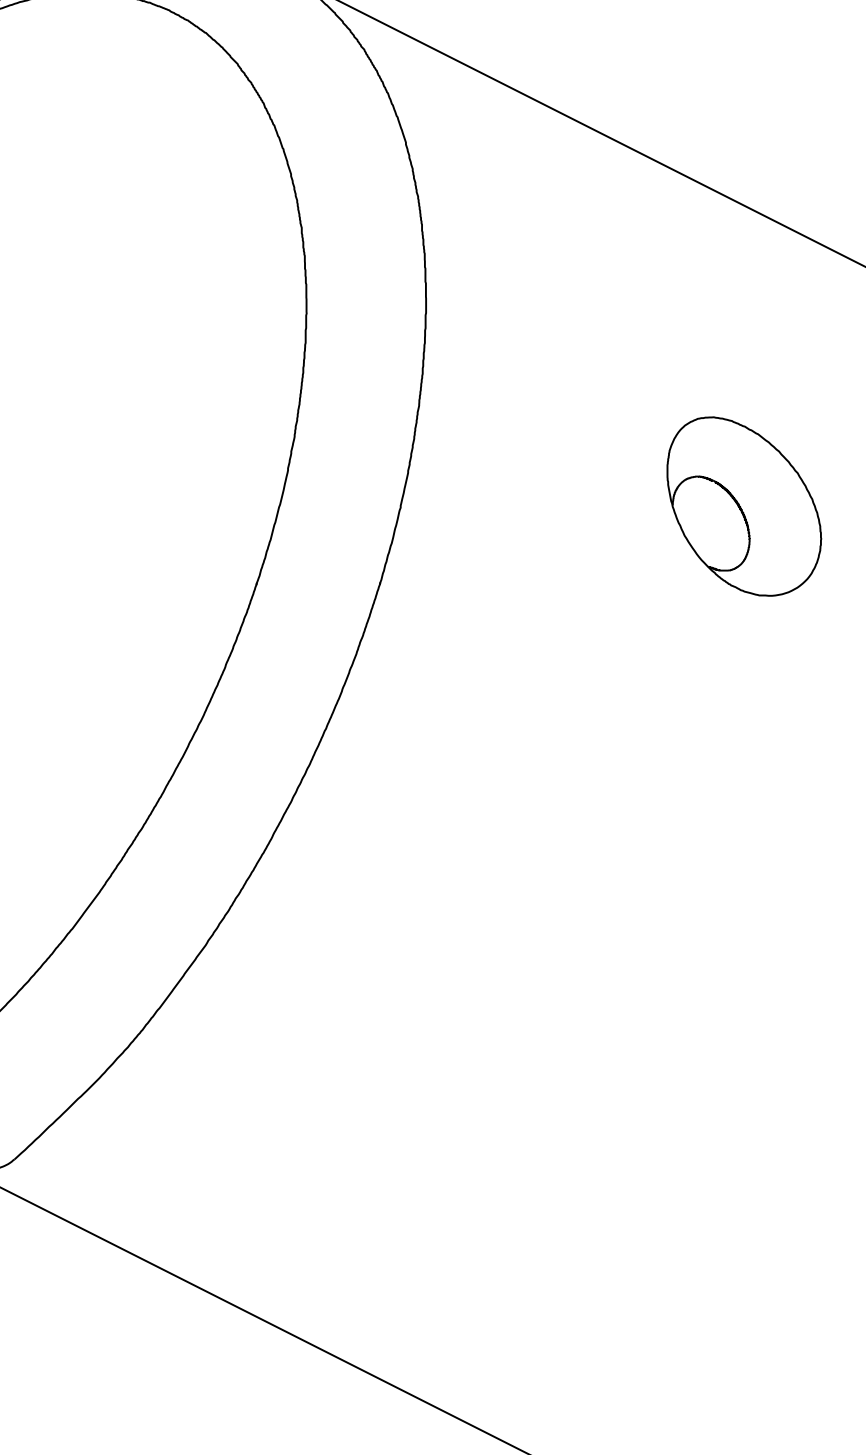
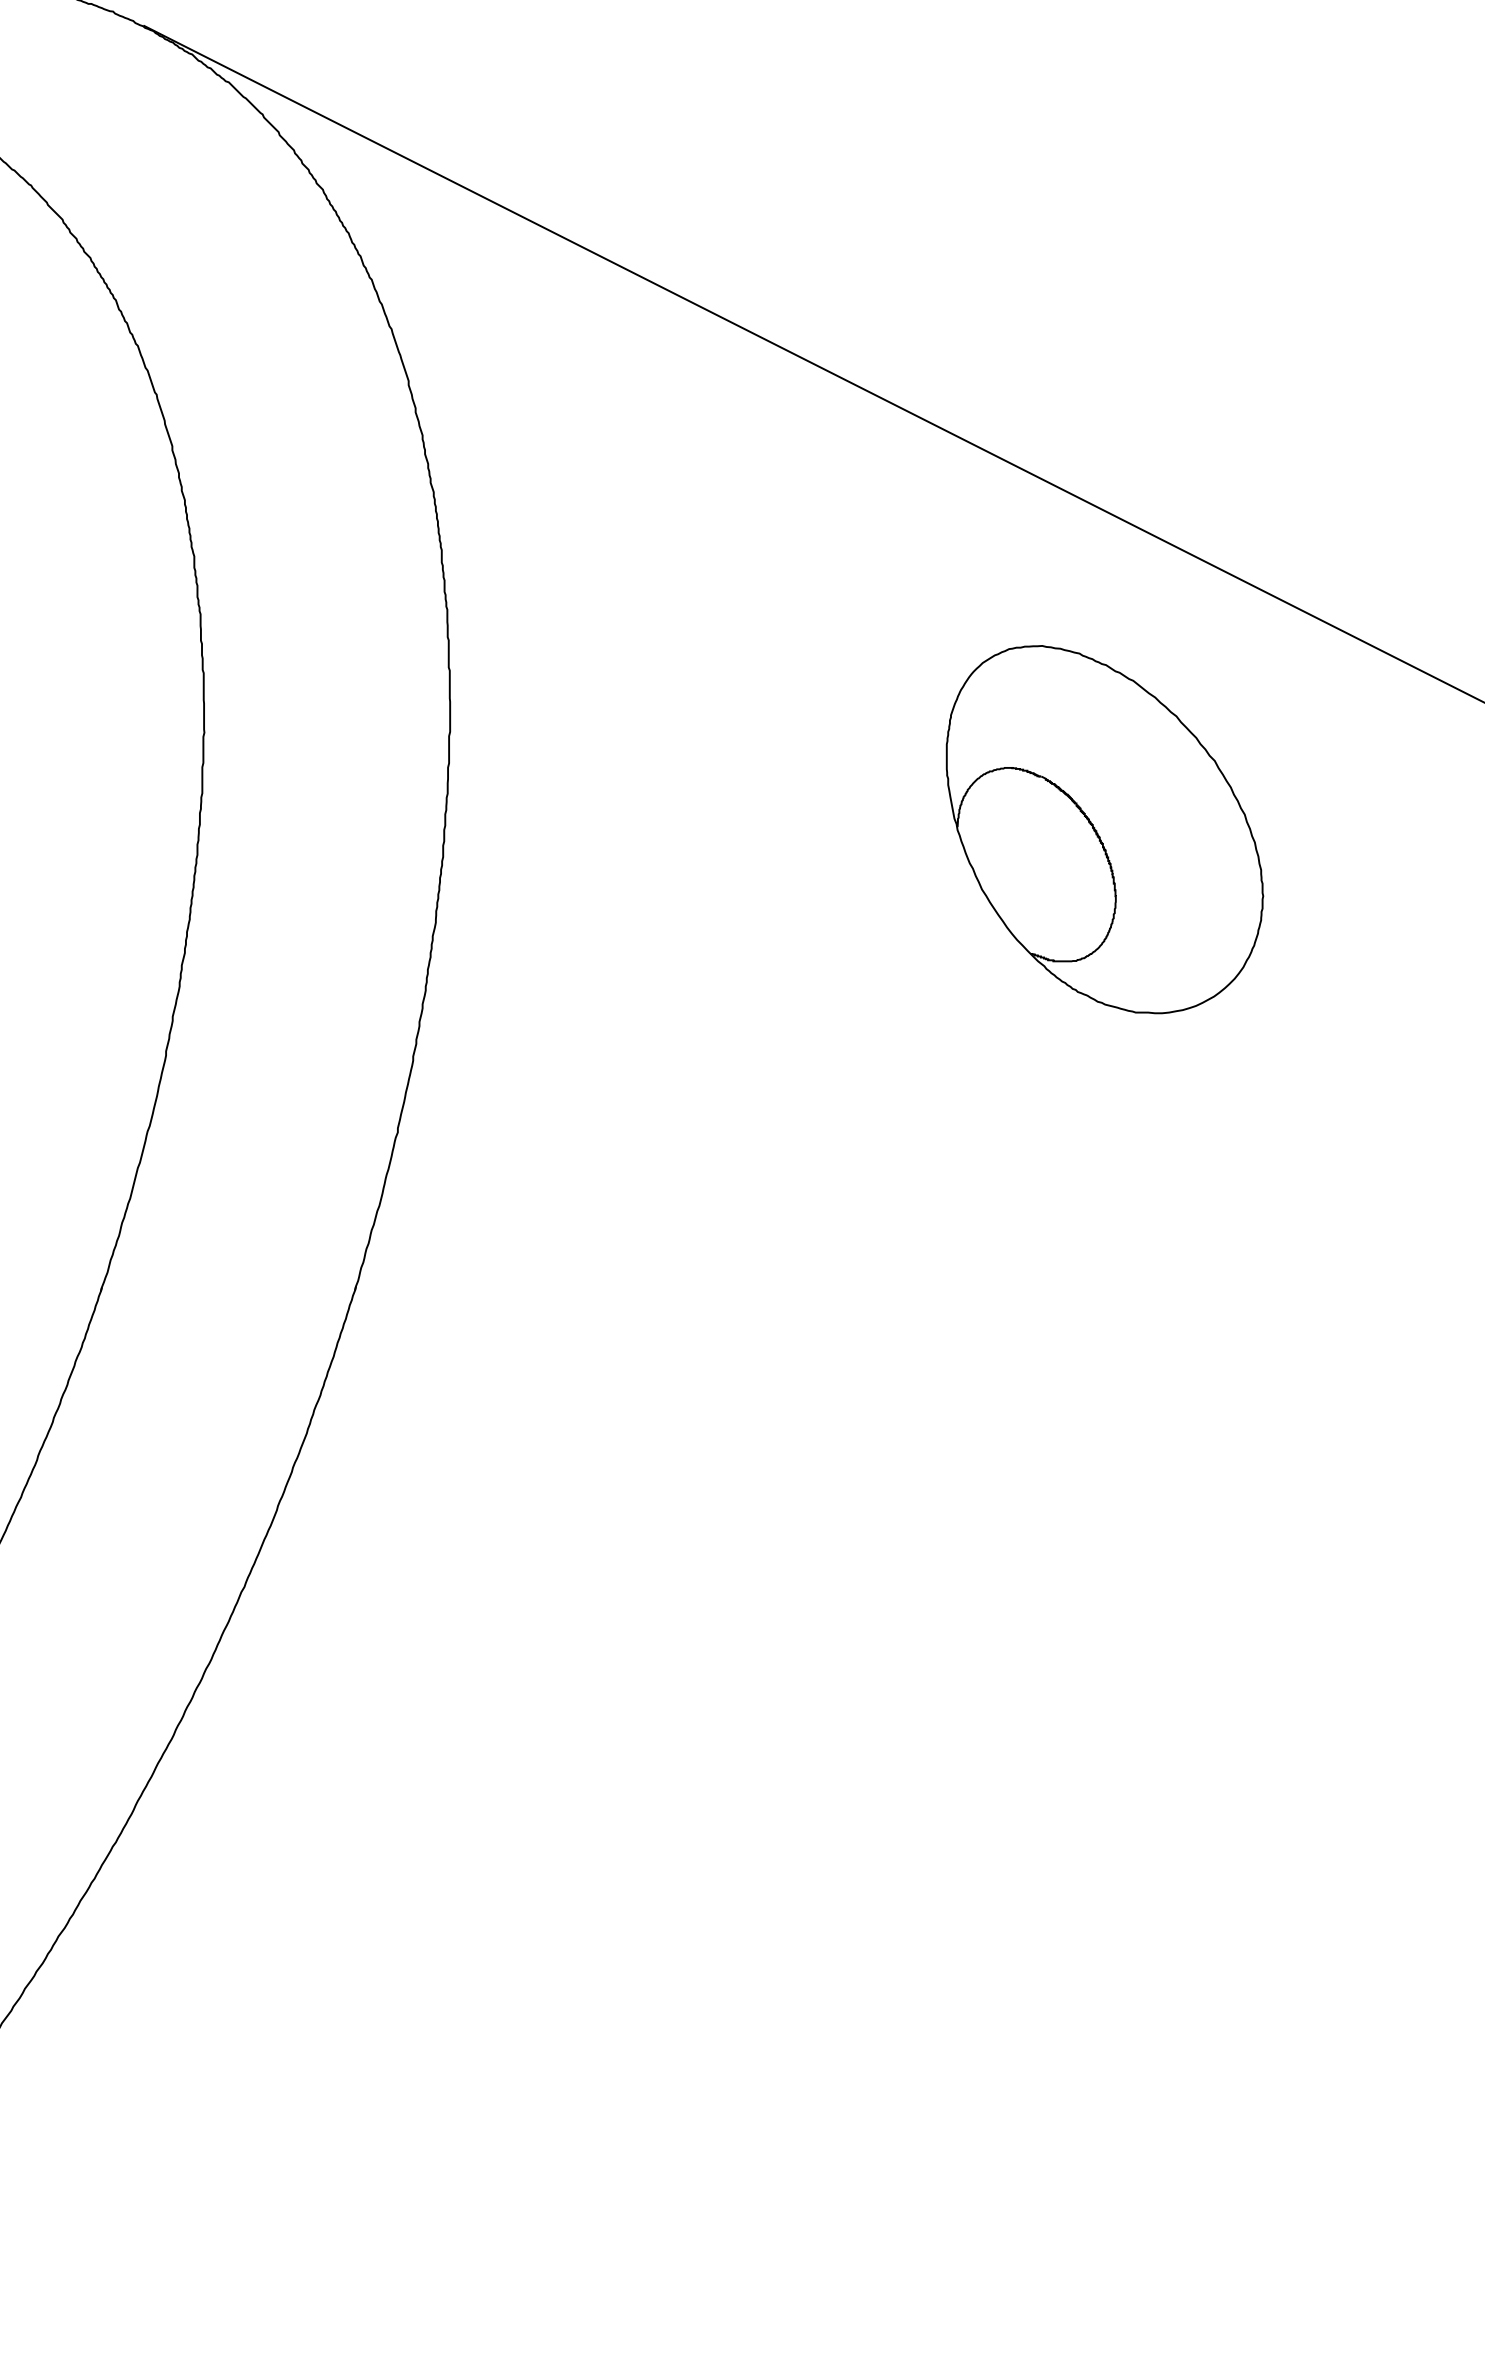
part: (744, 506) -> (1105, 829), moved

